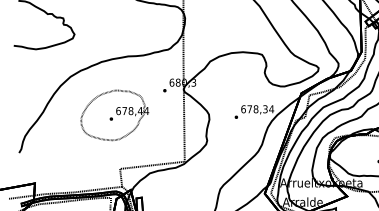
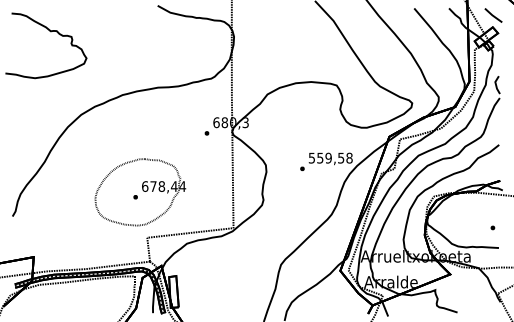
text: (257, 108) -> (330, 157), 678,34 -> 559,58
part: (115, 115) -> (140, 192), moved

